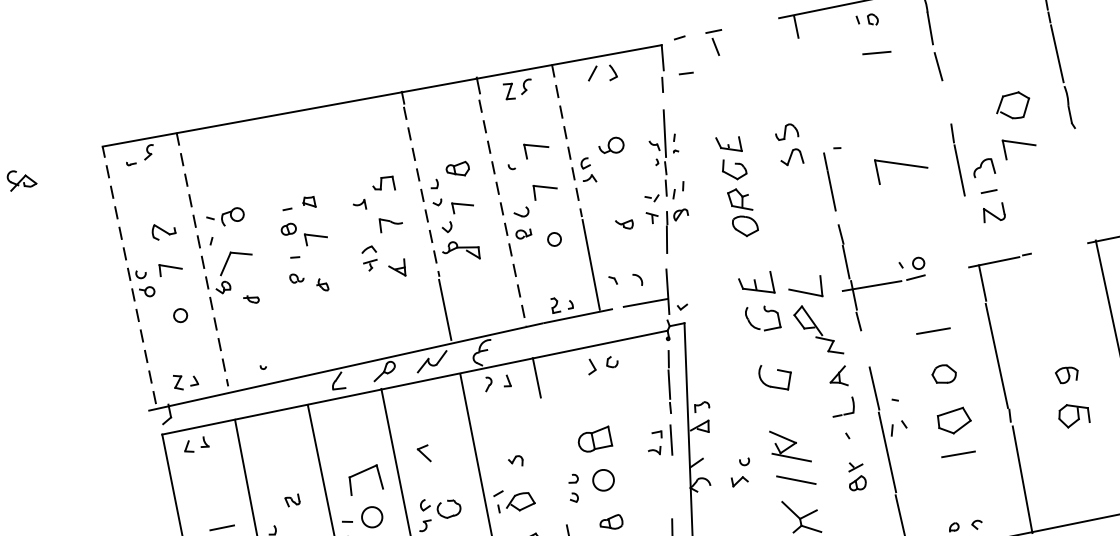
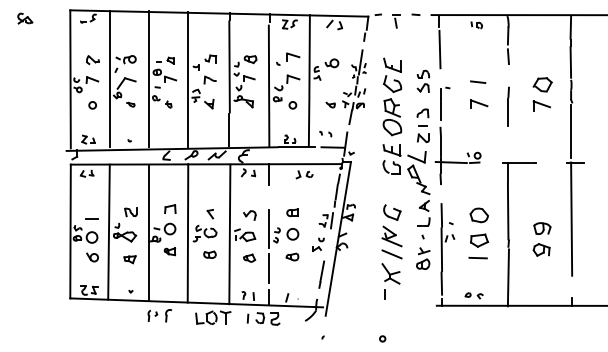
line: (877, 51) -> (478, 81), moved
line: (685, 73) -> (415, 14), moved
line: (807, 79) -> (439, 49), added
line: (566, 140) -> (309, 55), dashed -> solid
part: (902, 165) -> (479, 103), size x0.62
line: (1084, 182) -> (571, 131), added
part: (737, 185) -> (392, 96), size x1.43
part: (987, 190) -> (422, 125), moved
line: (421, 191) -> (229, 66), dashed -> solid
line: (503, 213) -> (269, 86), dashed -> solid
line: (349, 230) -> (188, 79), added
line: (276, 243) -> (149, 78), added
line: (201, 259) -> (109, 78), dashed -> solid
line: (129, 275) -> (70, 79), dashed -> solid
part: (626, 281) -> (325, 134), size x0.71
line: (932, 332) -> (477, 192), removed
part: (942, 374) -> (478, 215), size x1.43
part: (1067, 374) -> (542, 228), size x1.43
part: (776, 377) -> (392, 212), moved
part: (594, 439) -> (292, 212), size x0.62
part: (424, 454) -> (210, 214), moved
part: (515, 461) -> (249, 215), size x1.67
part: (741, 472) -> (318, 244), moved
part: (856, 475) -> (423, 258), size x1.43
part: (365, 478) -> (170, 208), size x0.62
line: (557, 478) -> (269, 228), added
part: (291, 501) -> (130, 212), size x1.67

